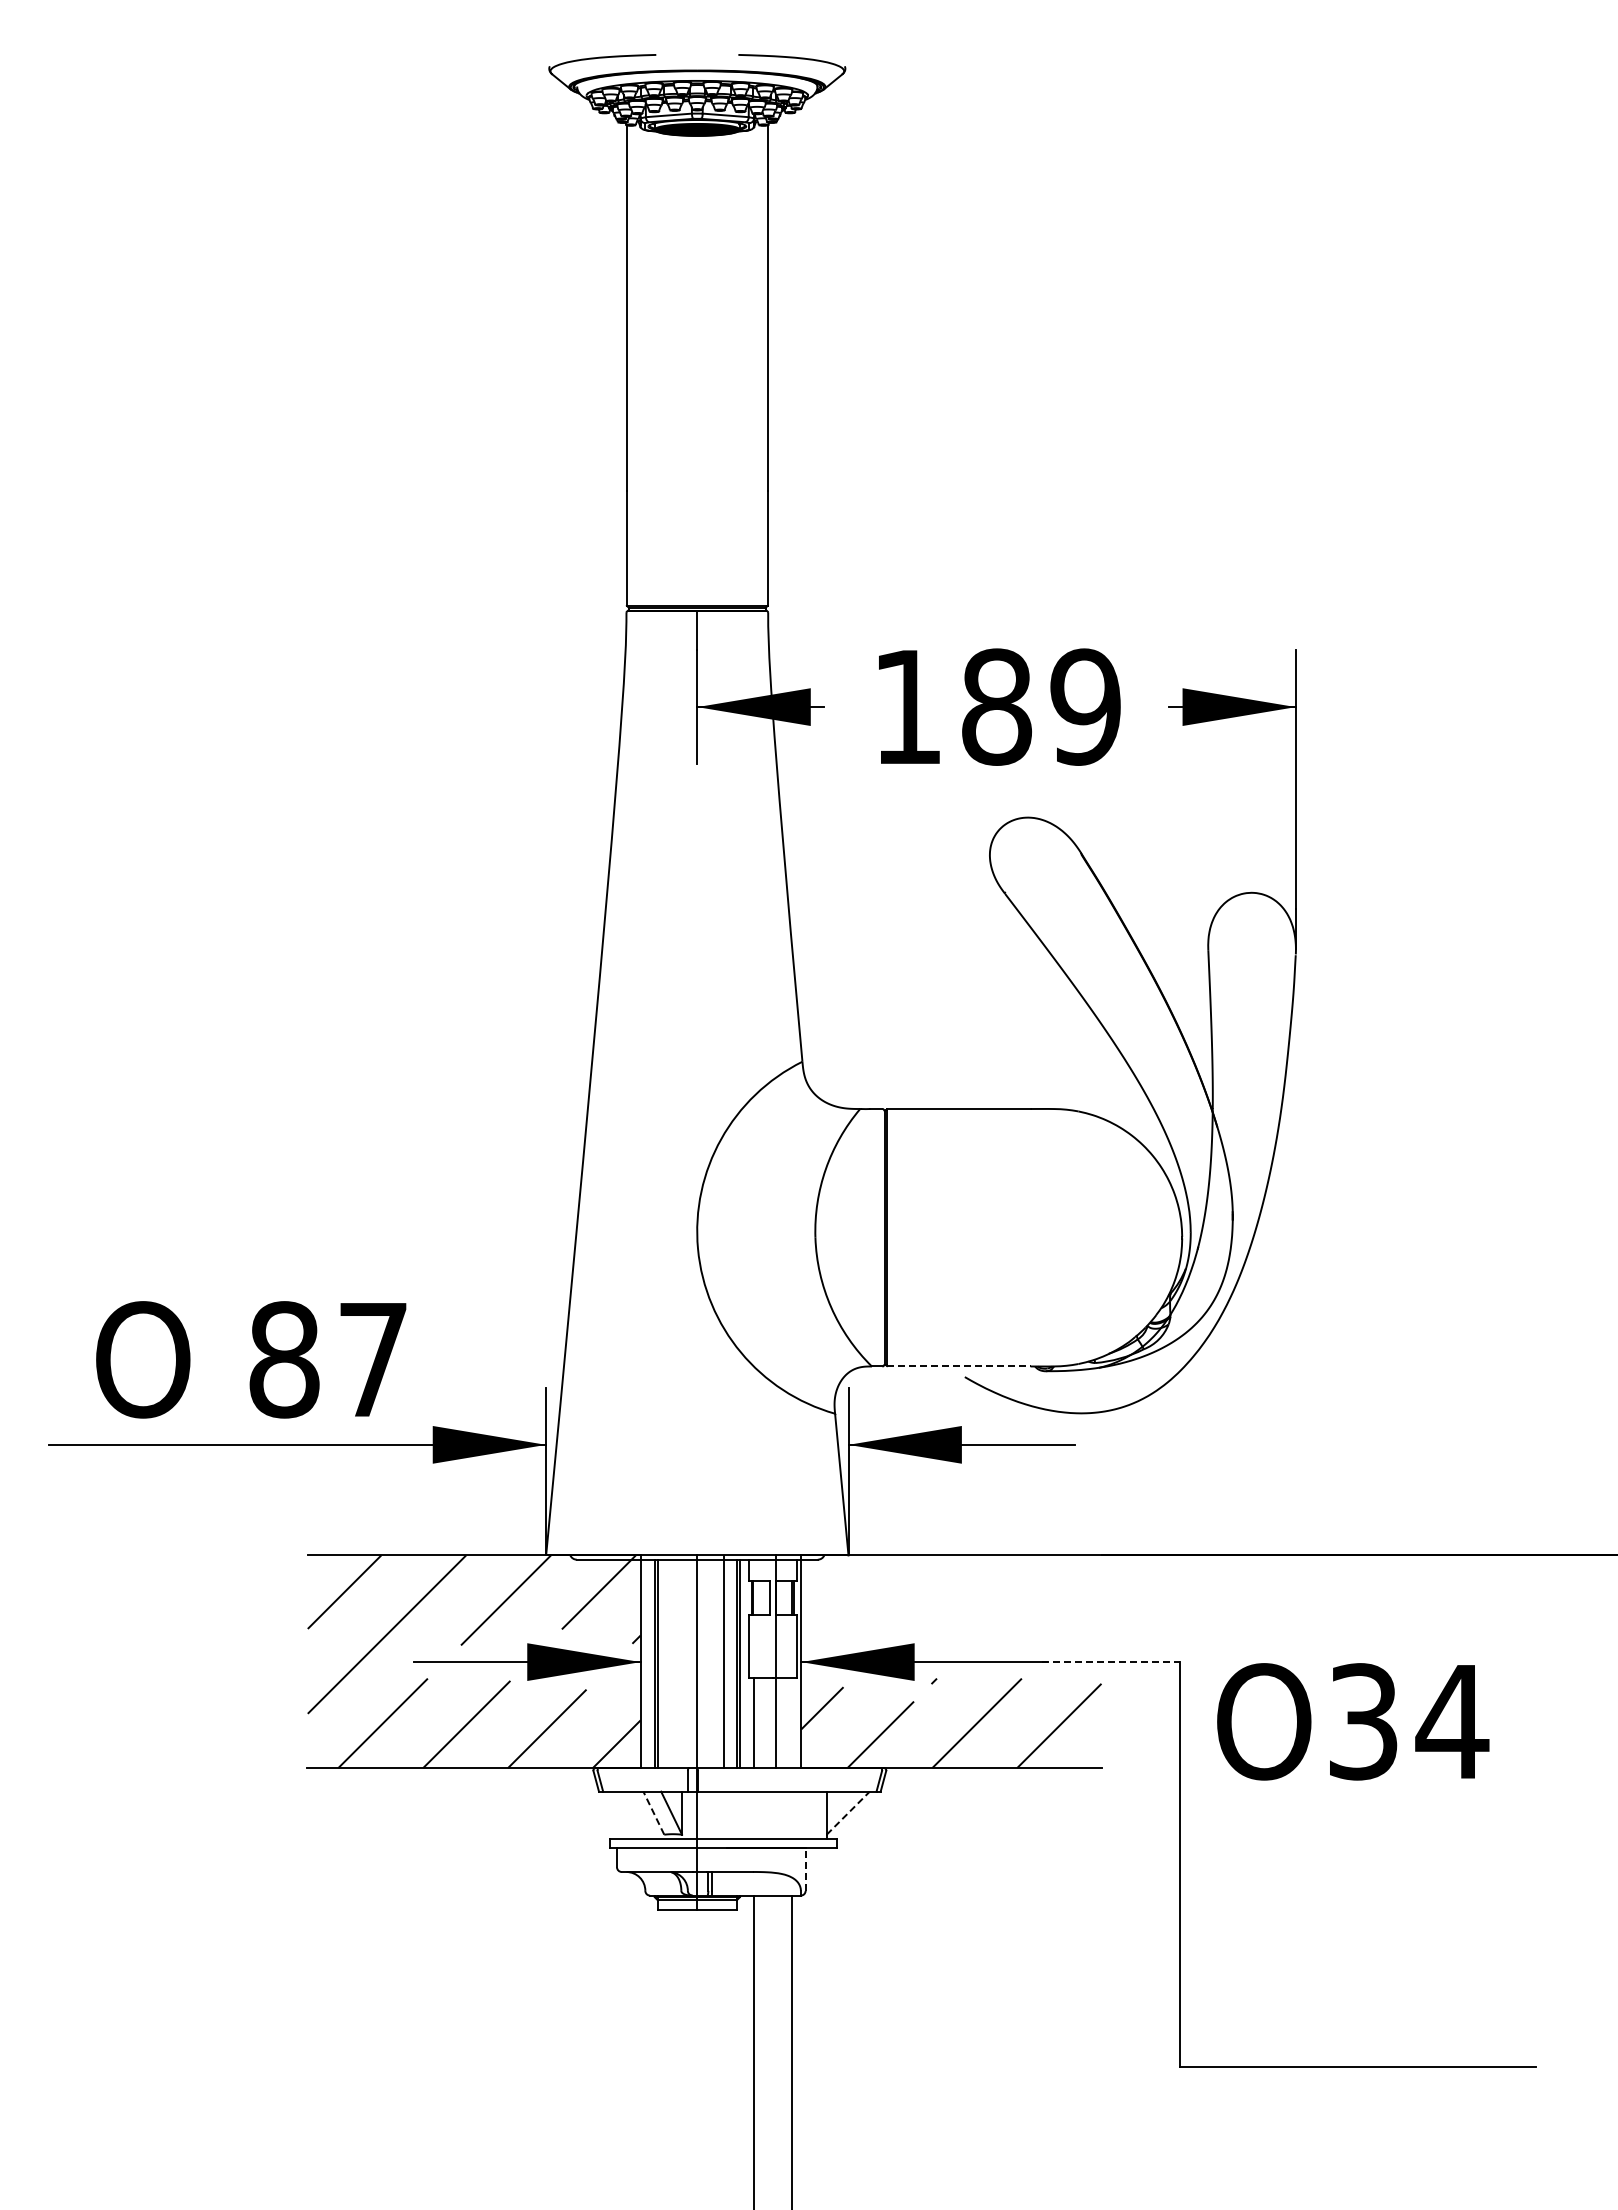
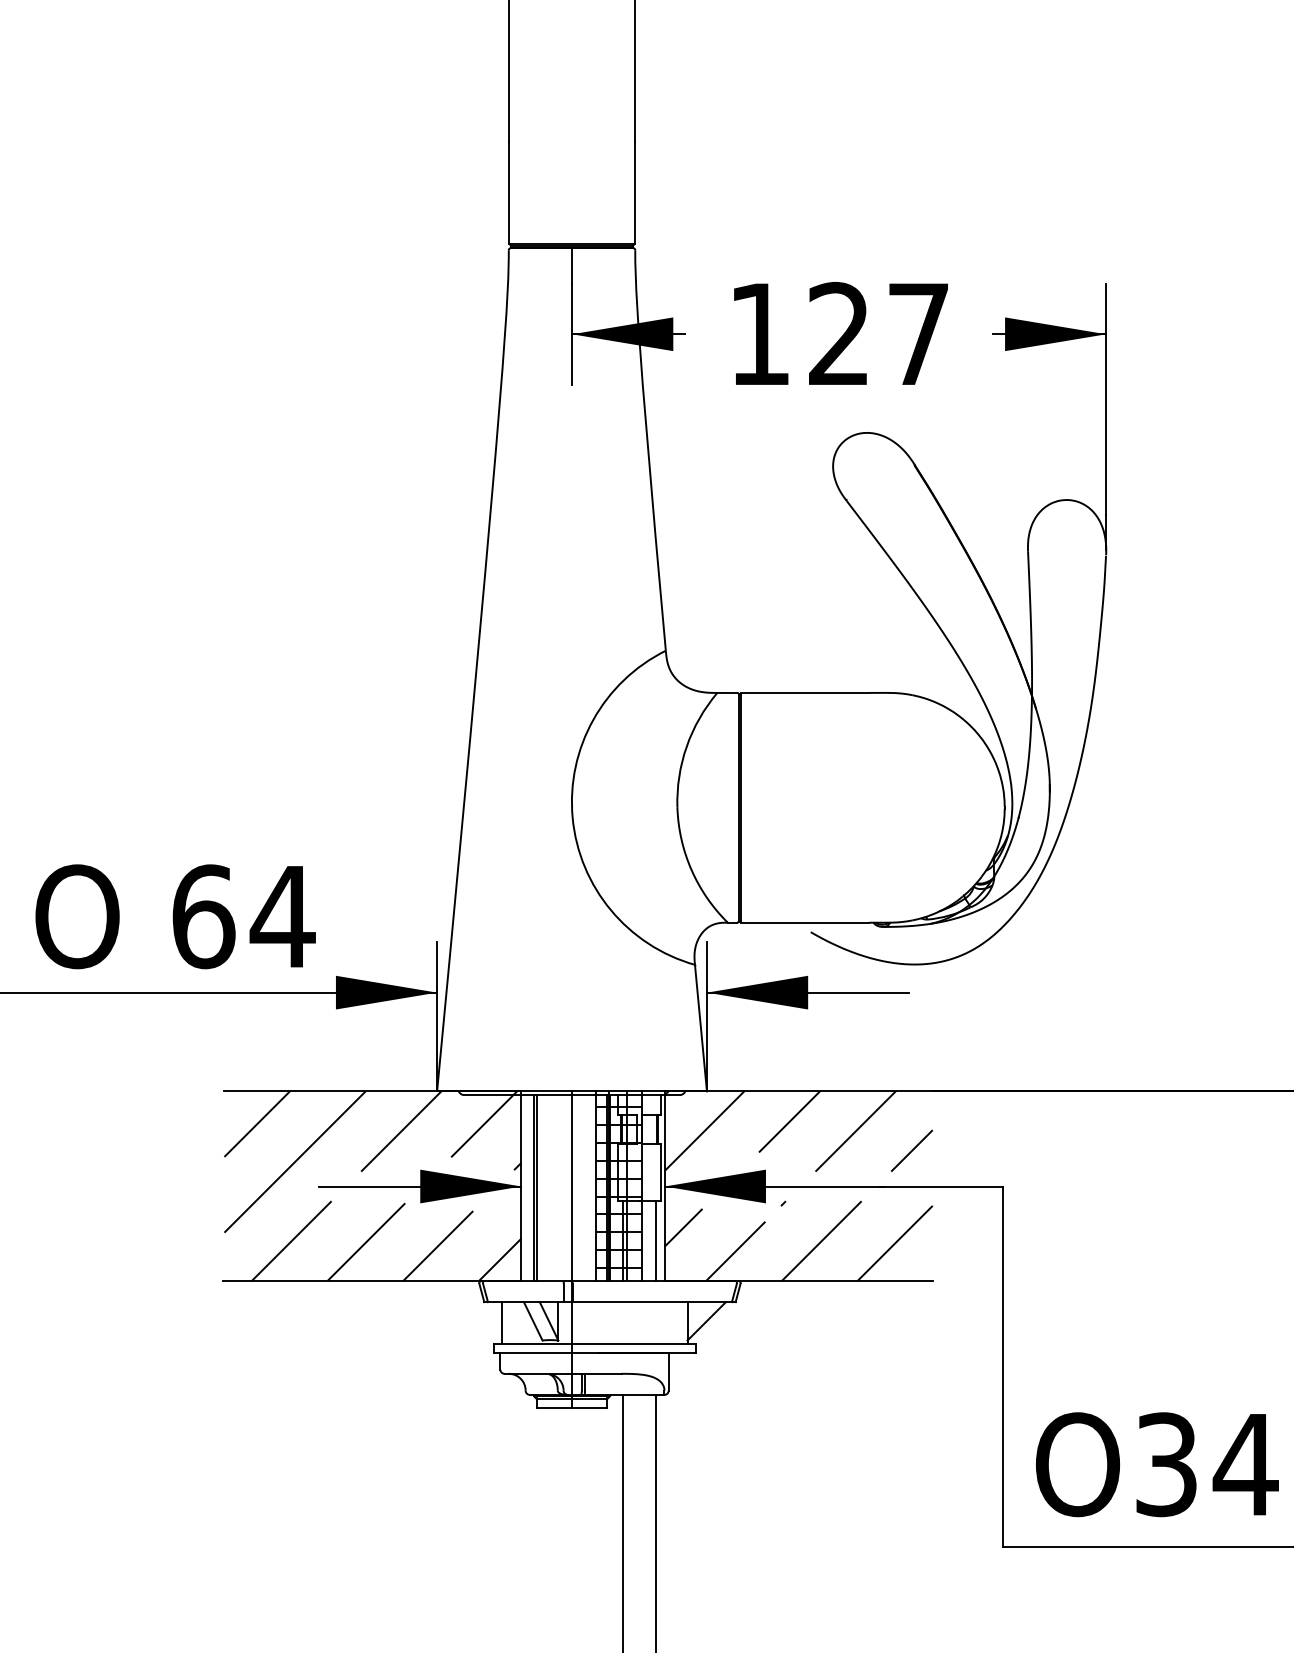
text: (1041, 706) -> (879, 333), 189 -> 127
text: (329, 1359) -> (243, 916), 87 -> 64
line: (958, 1366) -> (805, 922), dashed -> solid
hatch: (951, 1600) -> (798, 1131), added
hatch: (750, 1661) -> (619, 1185), added
line: (1111, 1662) -> (941, 1186), dashed -> solid
text: (1353, 1721) -> (1157, 1464), moved
line: (791, 1723) -> (656, 1241), added
line: (848, 1812) -> (706, 1320), dashed -> solid
line: (653, 1813) -> (532, 1321), dashed -> solid
line: (619, 1814) -> (502, 1322), added
line: (805, 1869) -> (668, 1371), dashed -> solid

